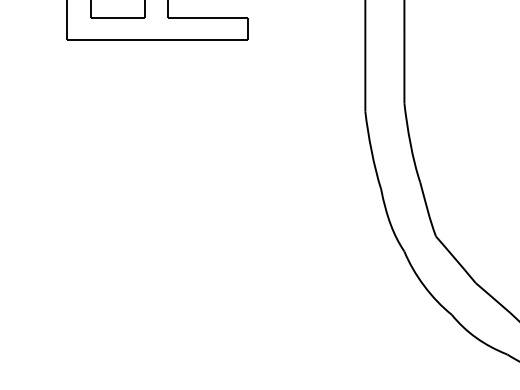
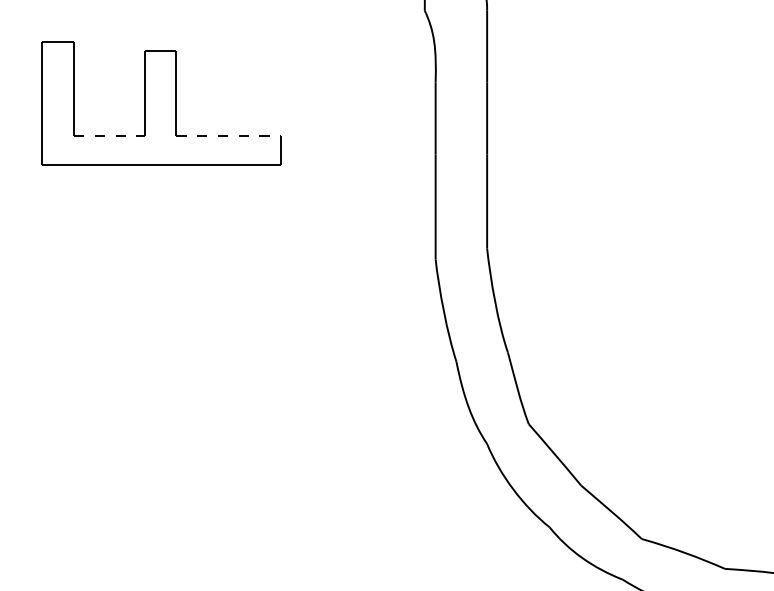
line: (117, 17) -> (109, 135), solid -> dashed
line: (208, 17) -> (229, 135), solid -> dashed

